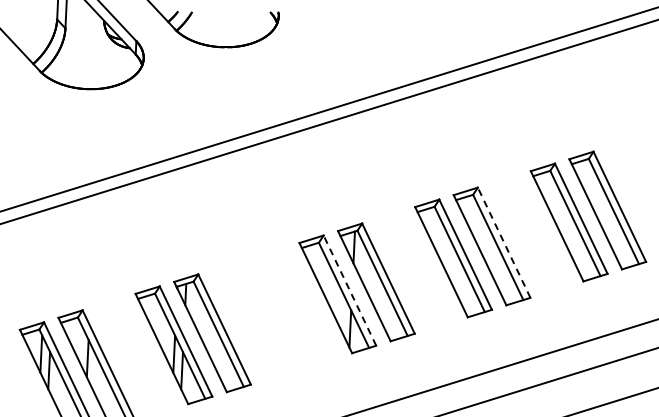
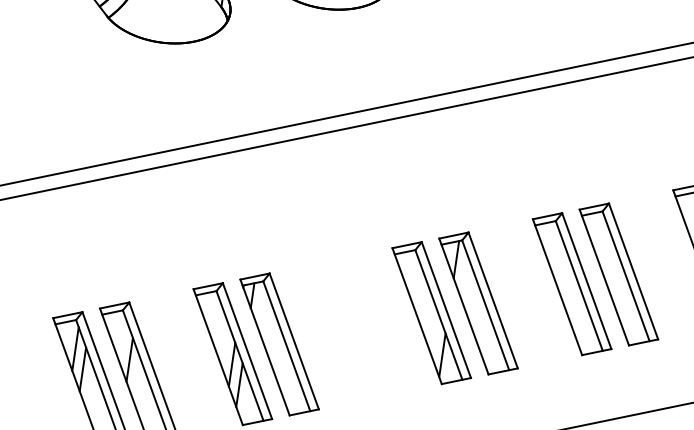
line: (503, 242) -> (632, 271), dashed -> solid
line: (349, 290) -> (445, 309), dashed -> solid

